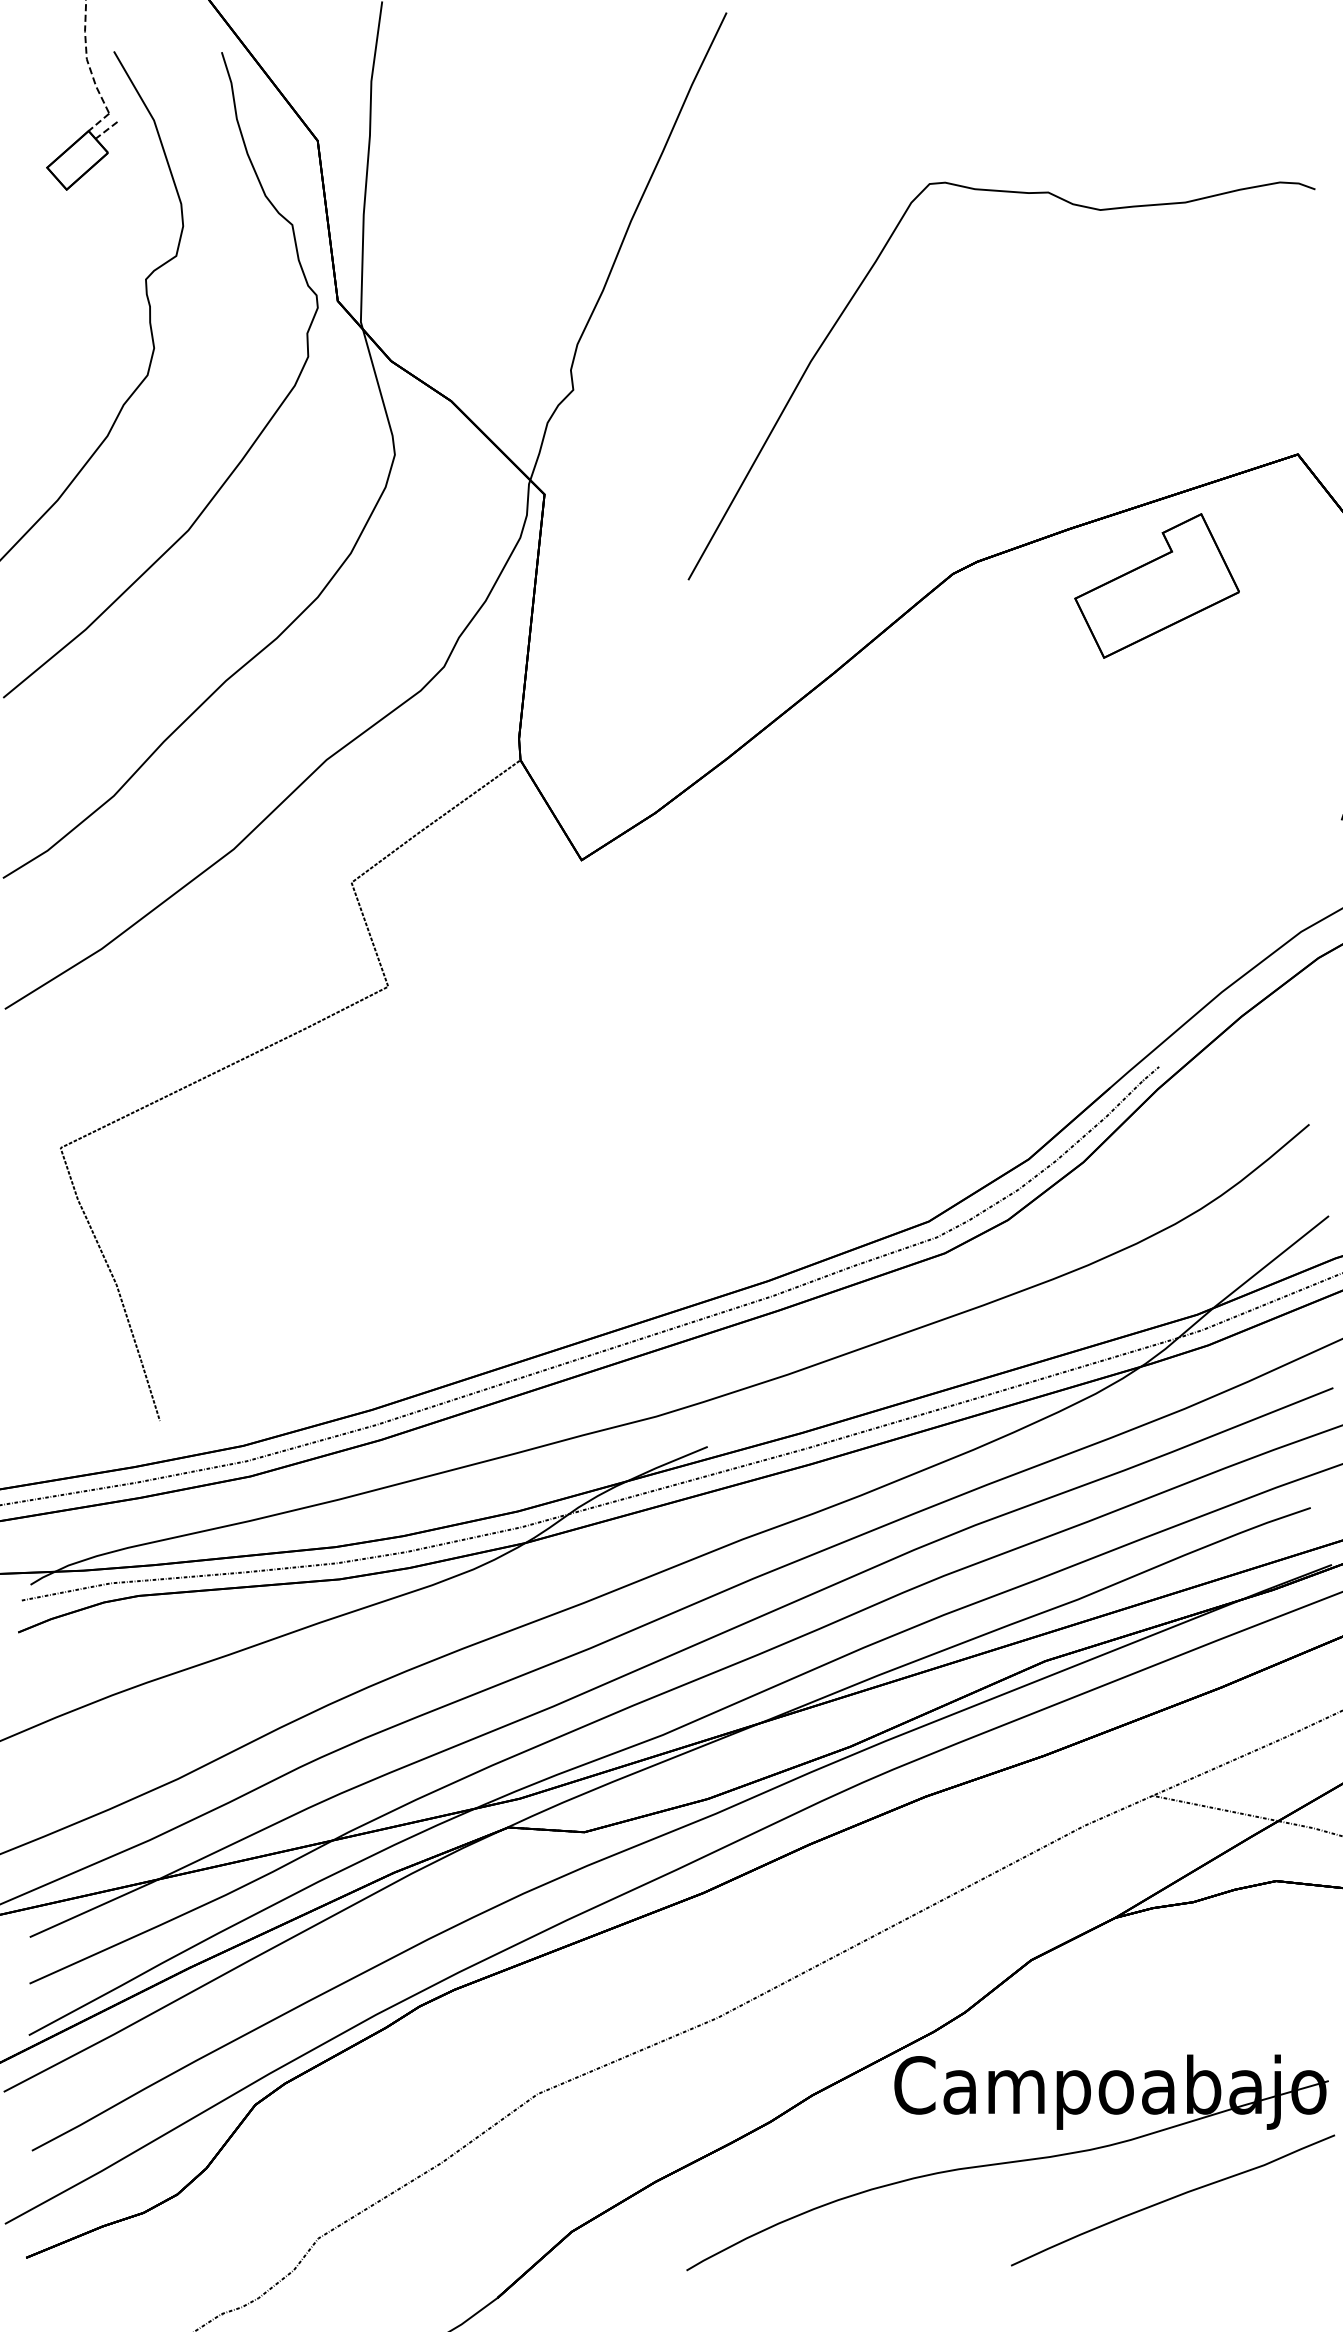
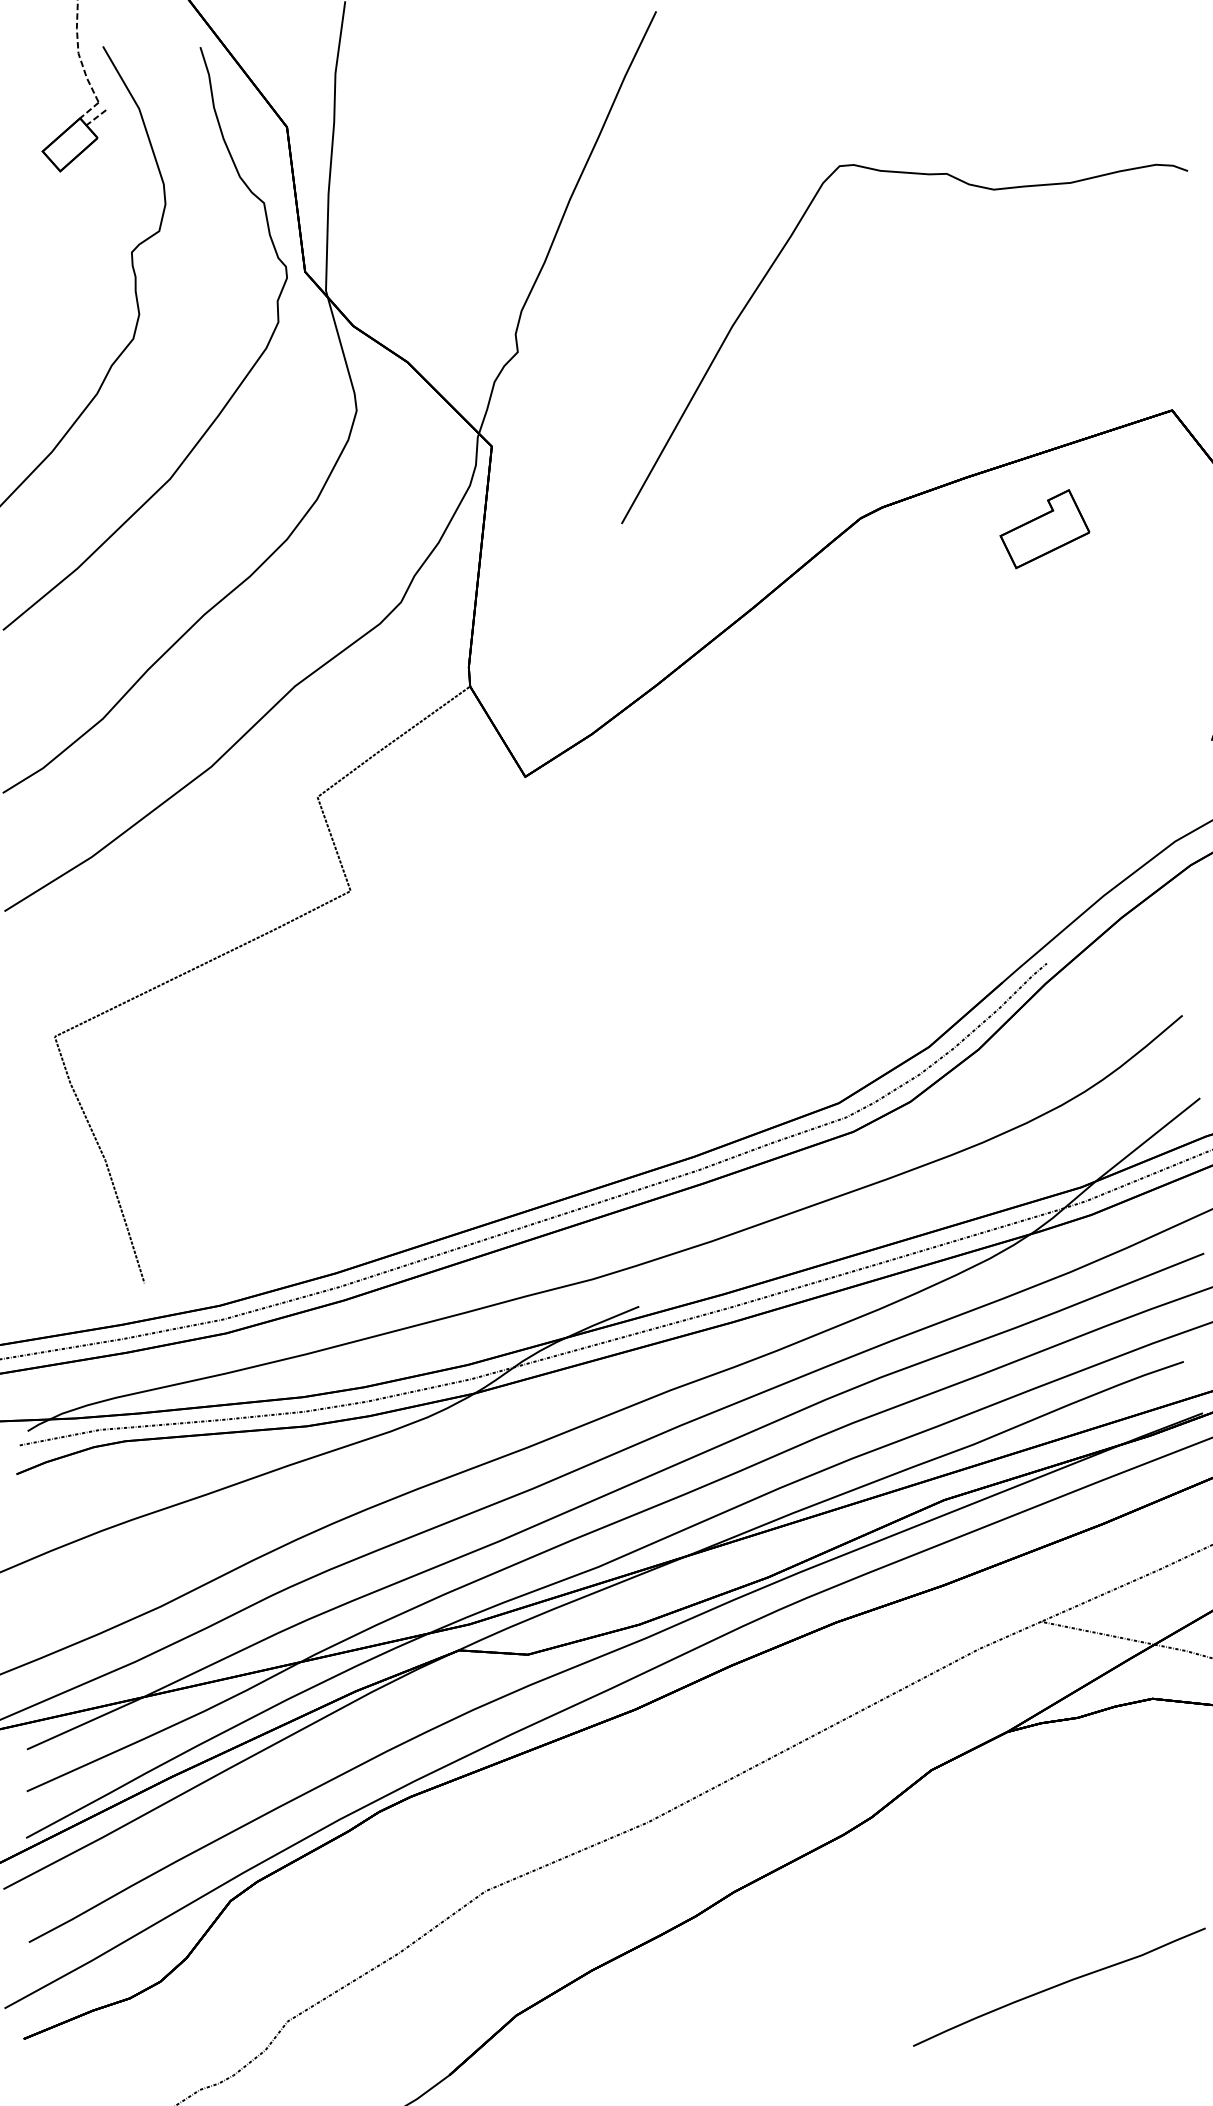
part: (1156, 585) -> (1044, 528), size x0.6
part: (1007, 2162) -> (909, 1952), removed

